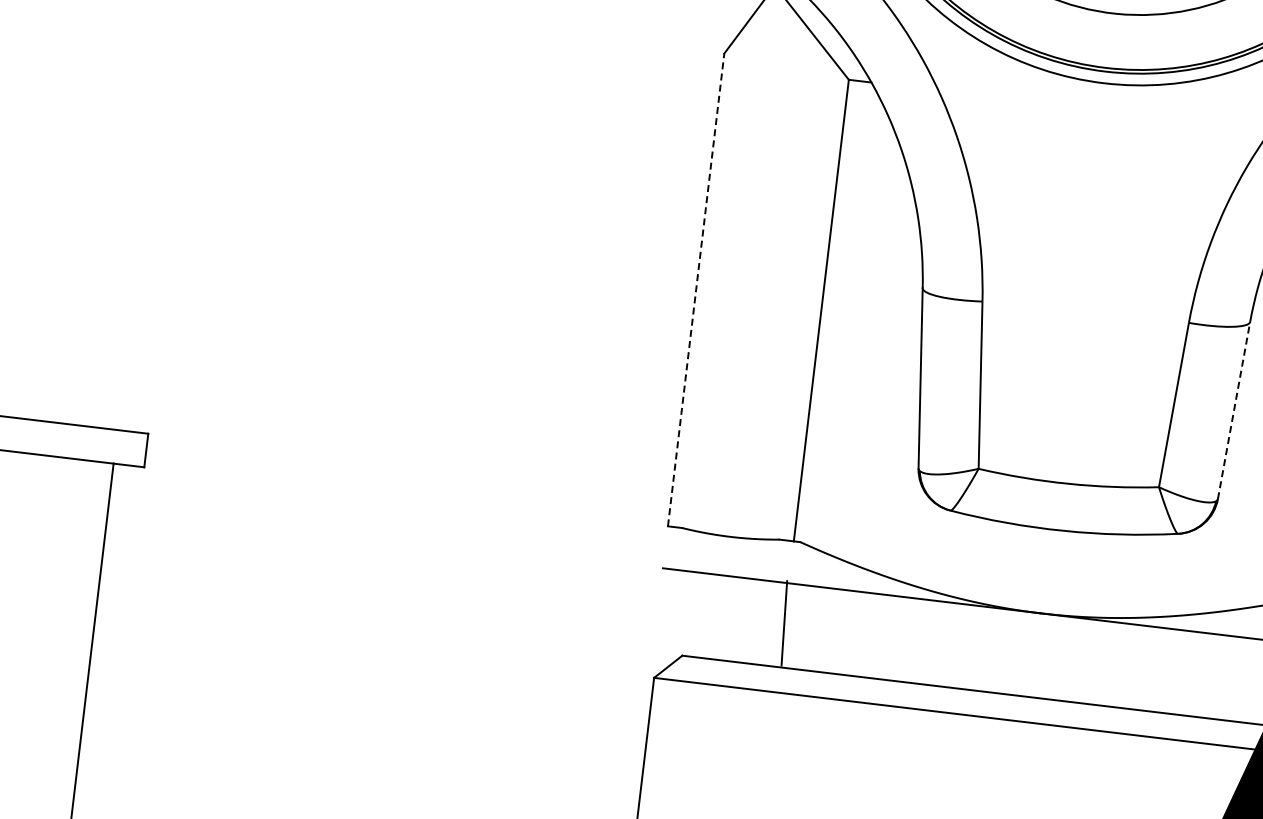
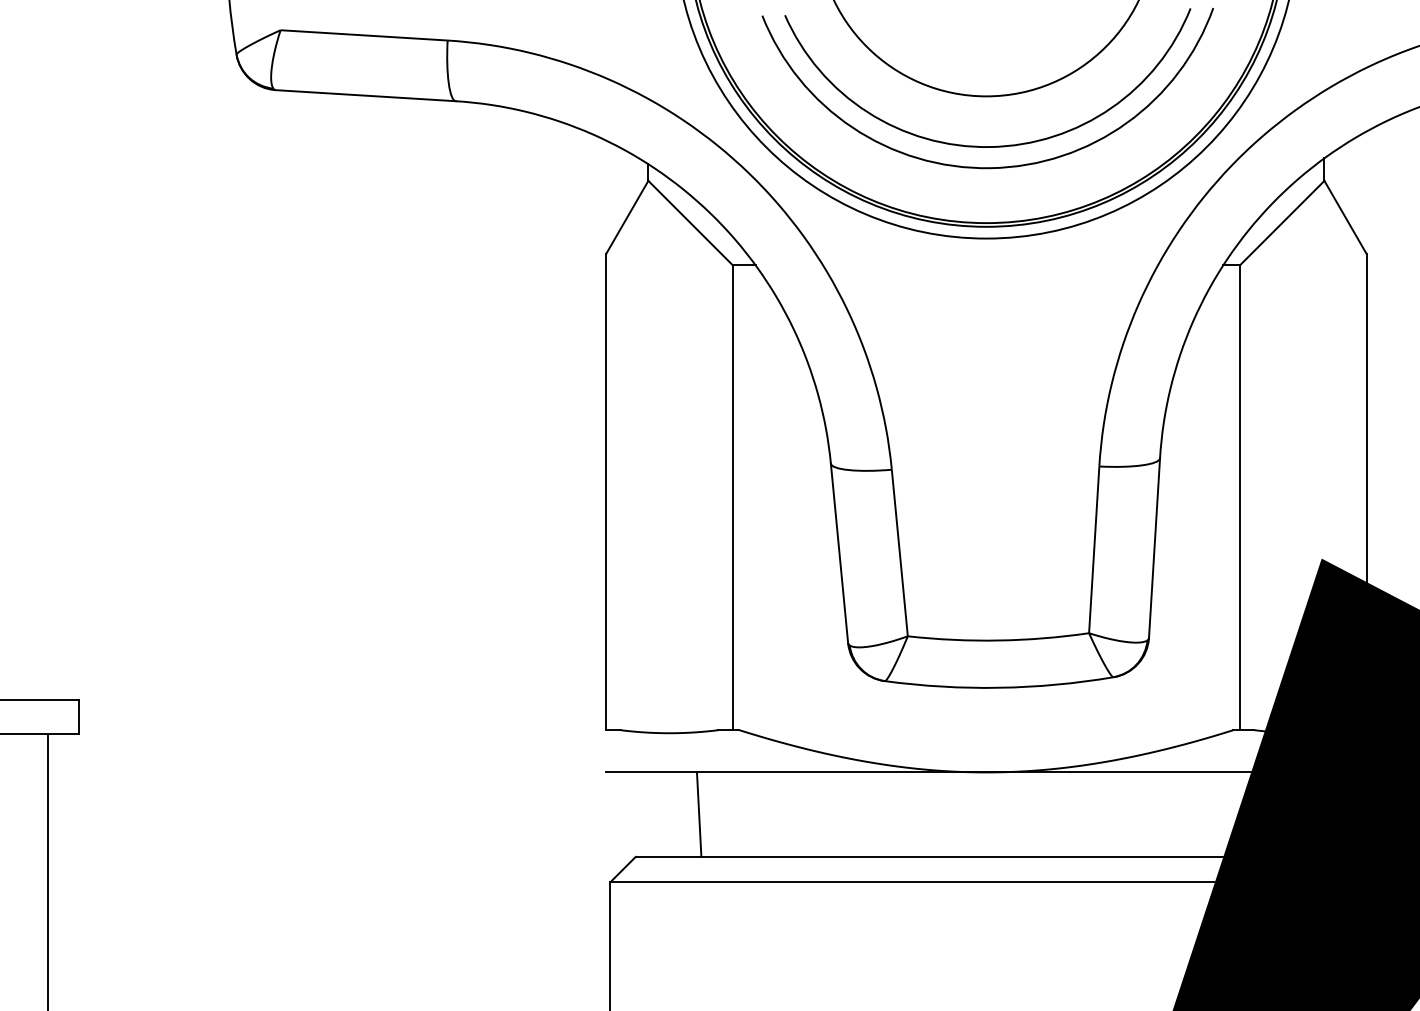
line: (696, 289) -> (606, 491), dashed -> solid
line: (1234, 409) -> (1154, 547), dashed -> solid
line: (783, 623) -> (698, 814), moved

